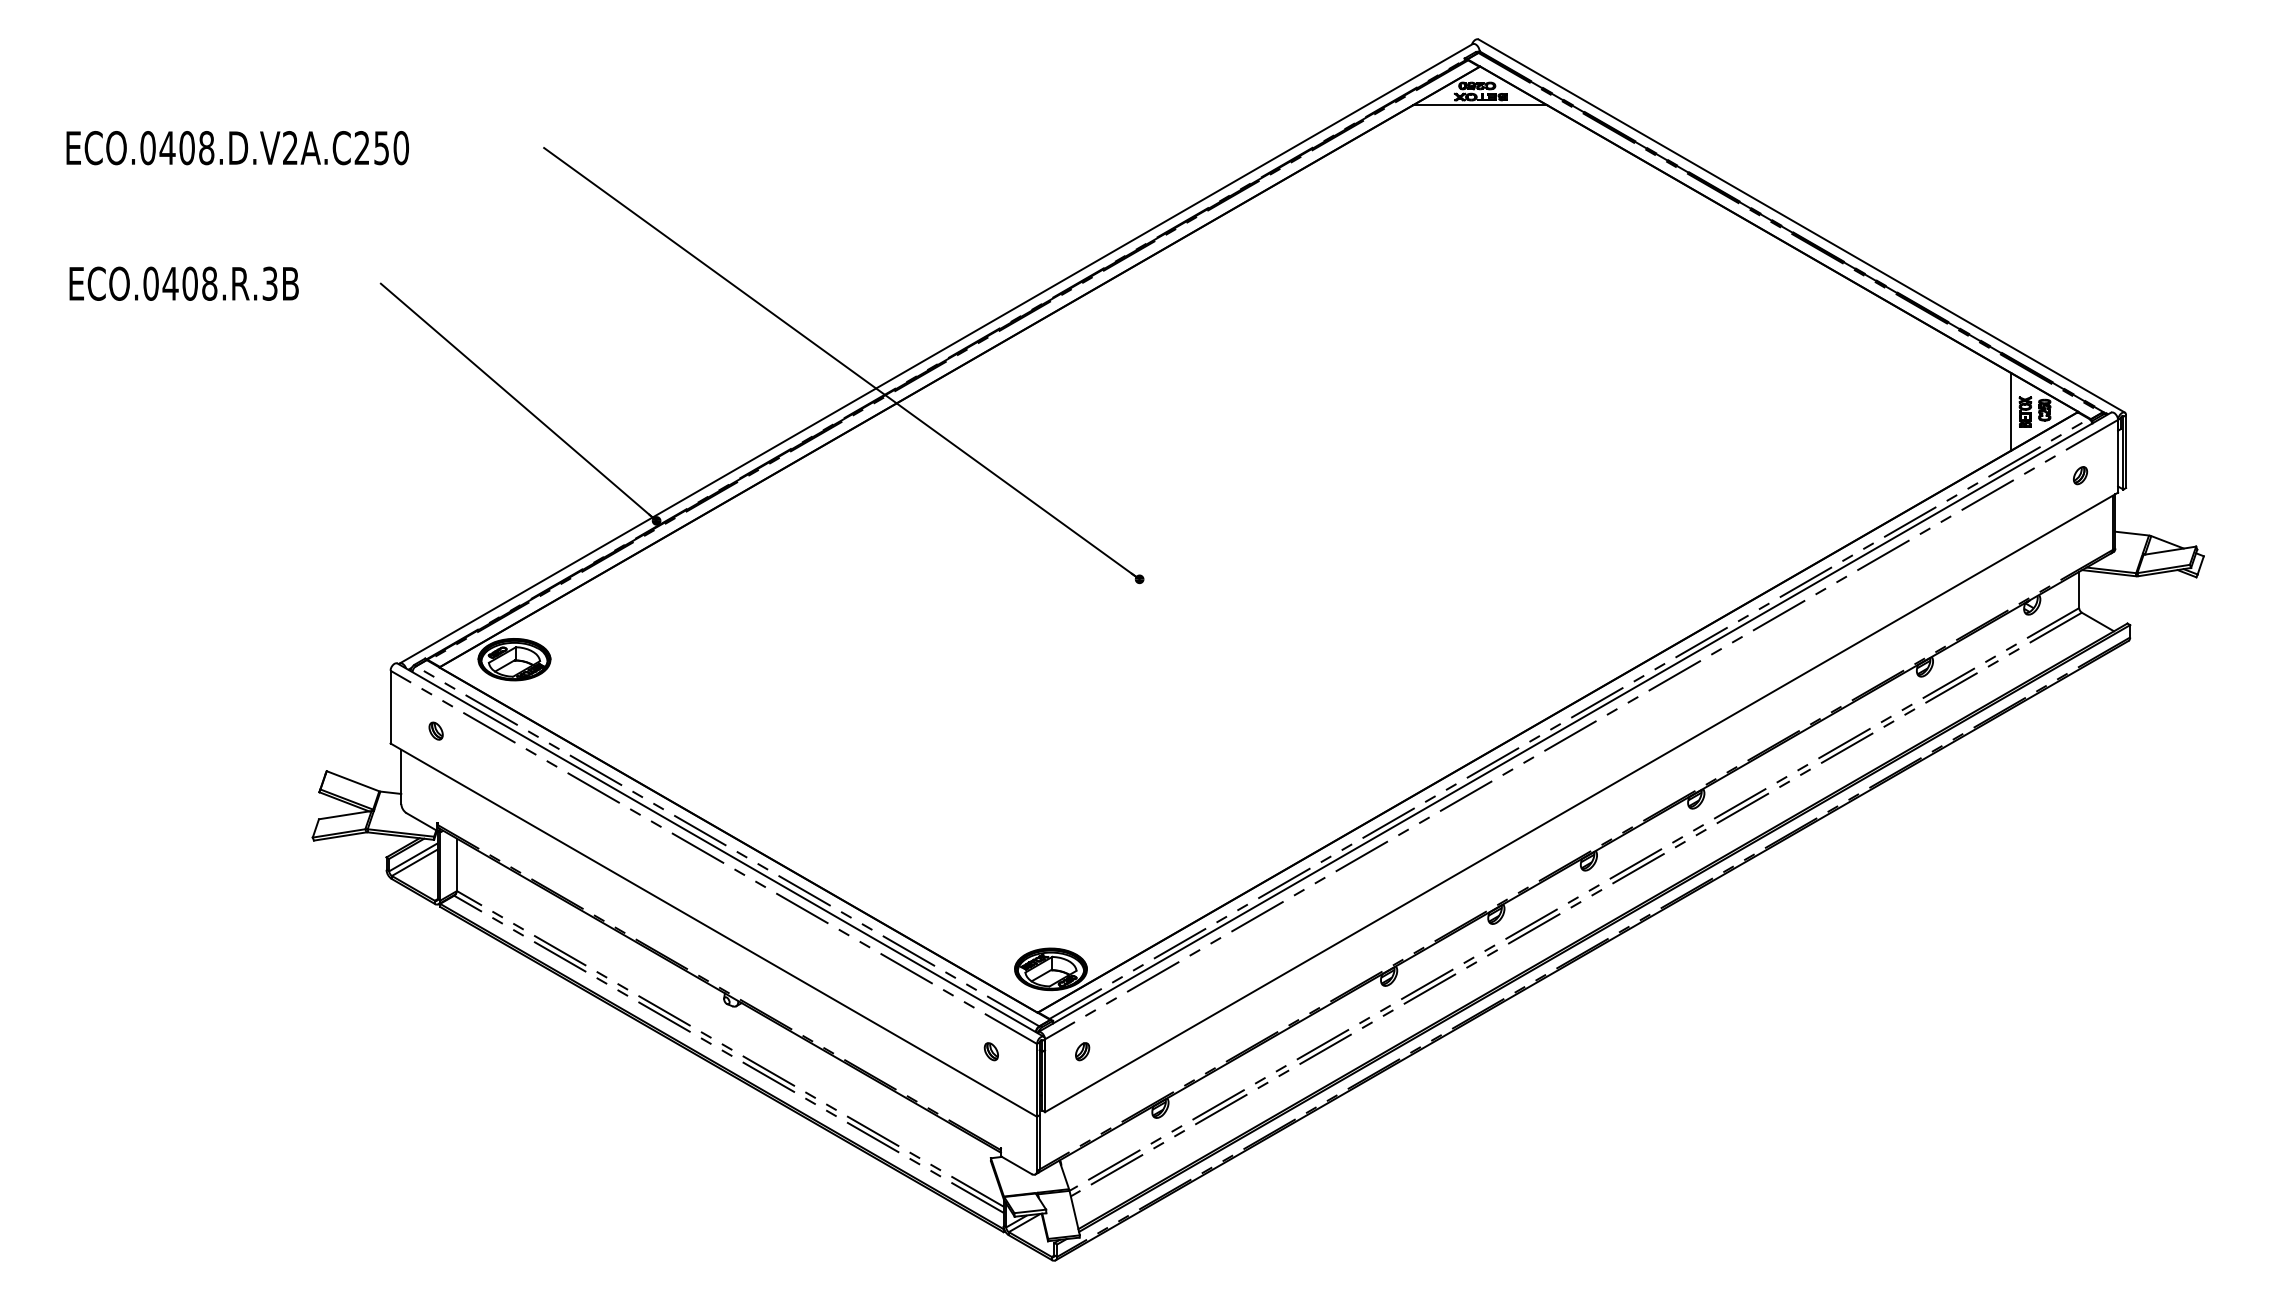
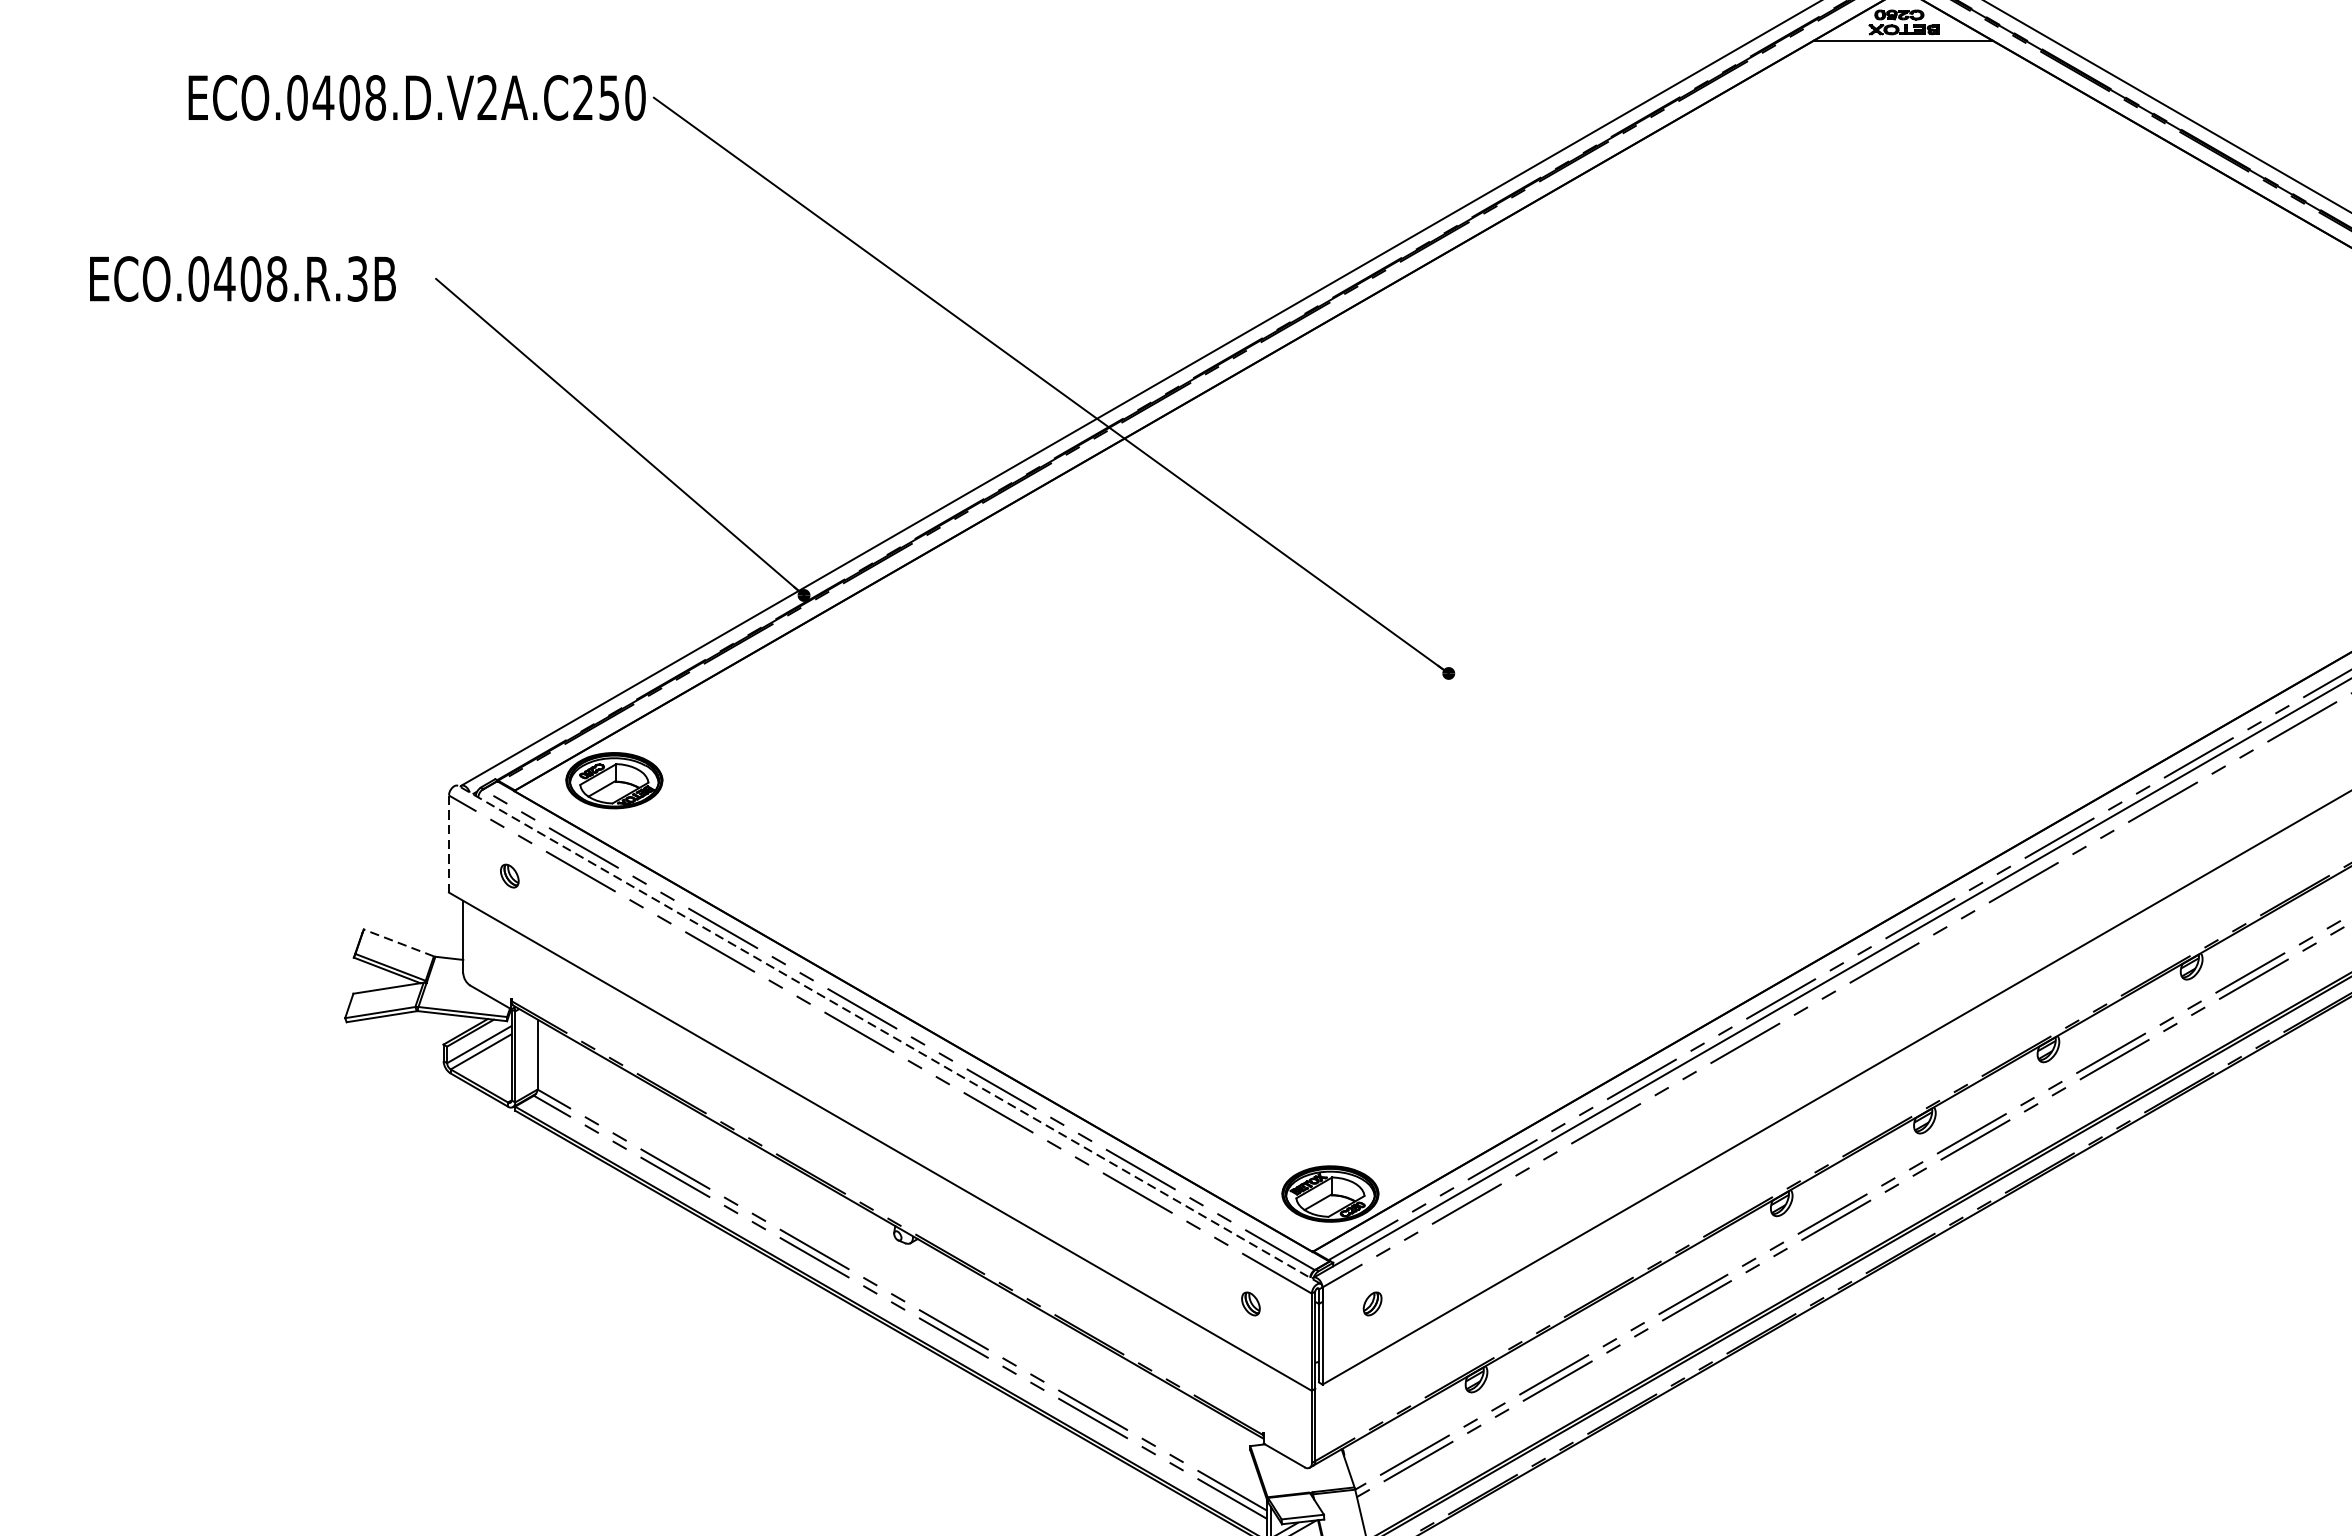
text: (237, 148) -> (416, 98), moved
text: (183, 283) -> (242, 278), moved
line: (390, 707) -> (448, 844), solid -> dashed
line: (352, 781) -> (398, 943), solid -> dashed
line: (720, 849) -> (889, 1034), solid -> dashed

